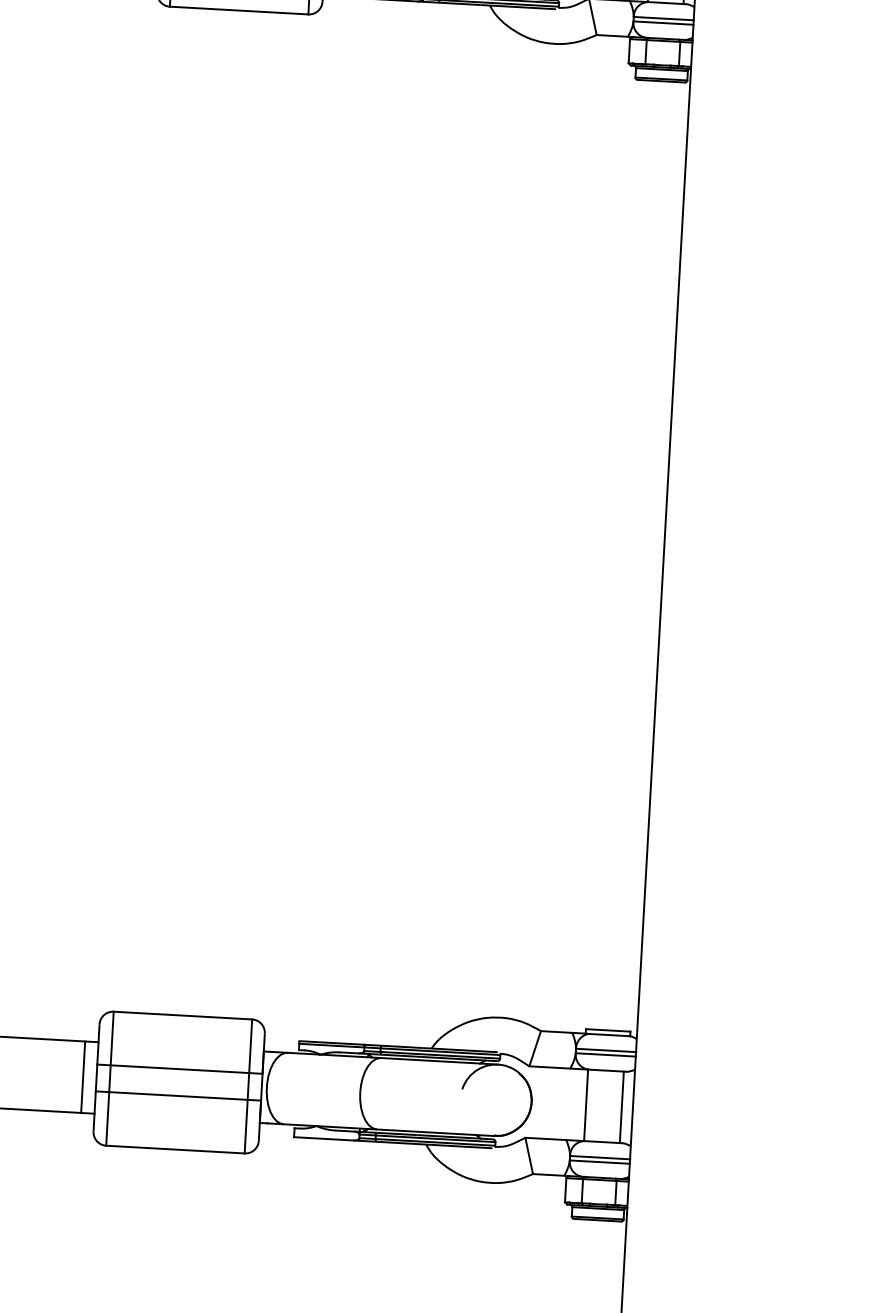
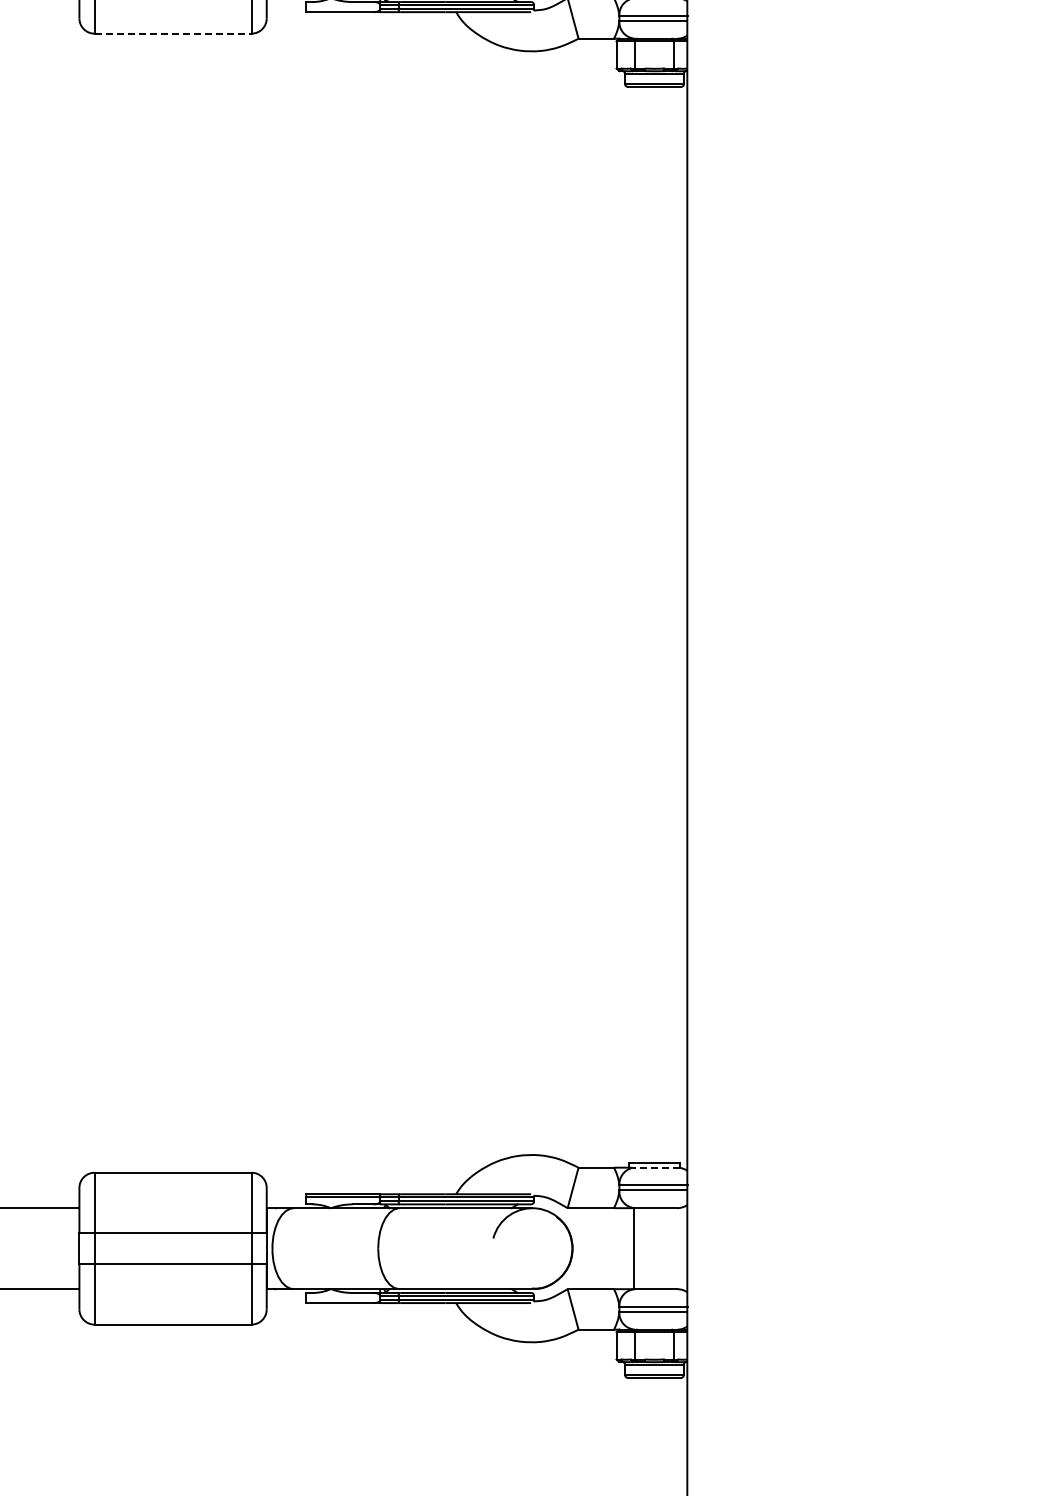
line: (239, 10) -> (173, 33), solid -> dashed
line: (608, 1034) -> (655, 1167), solid -> dashed
line: (83, 1077) -> (64, 1248), removed
line: (621, 1107) -> (674, 1248), removed

